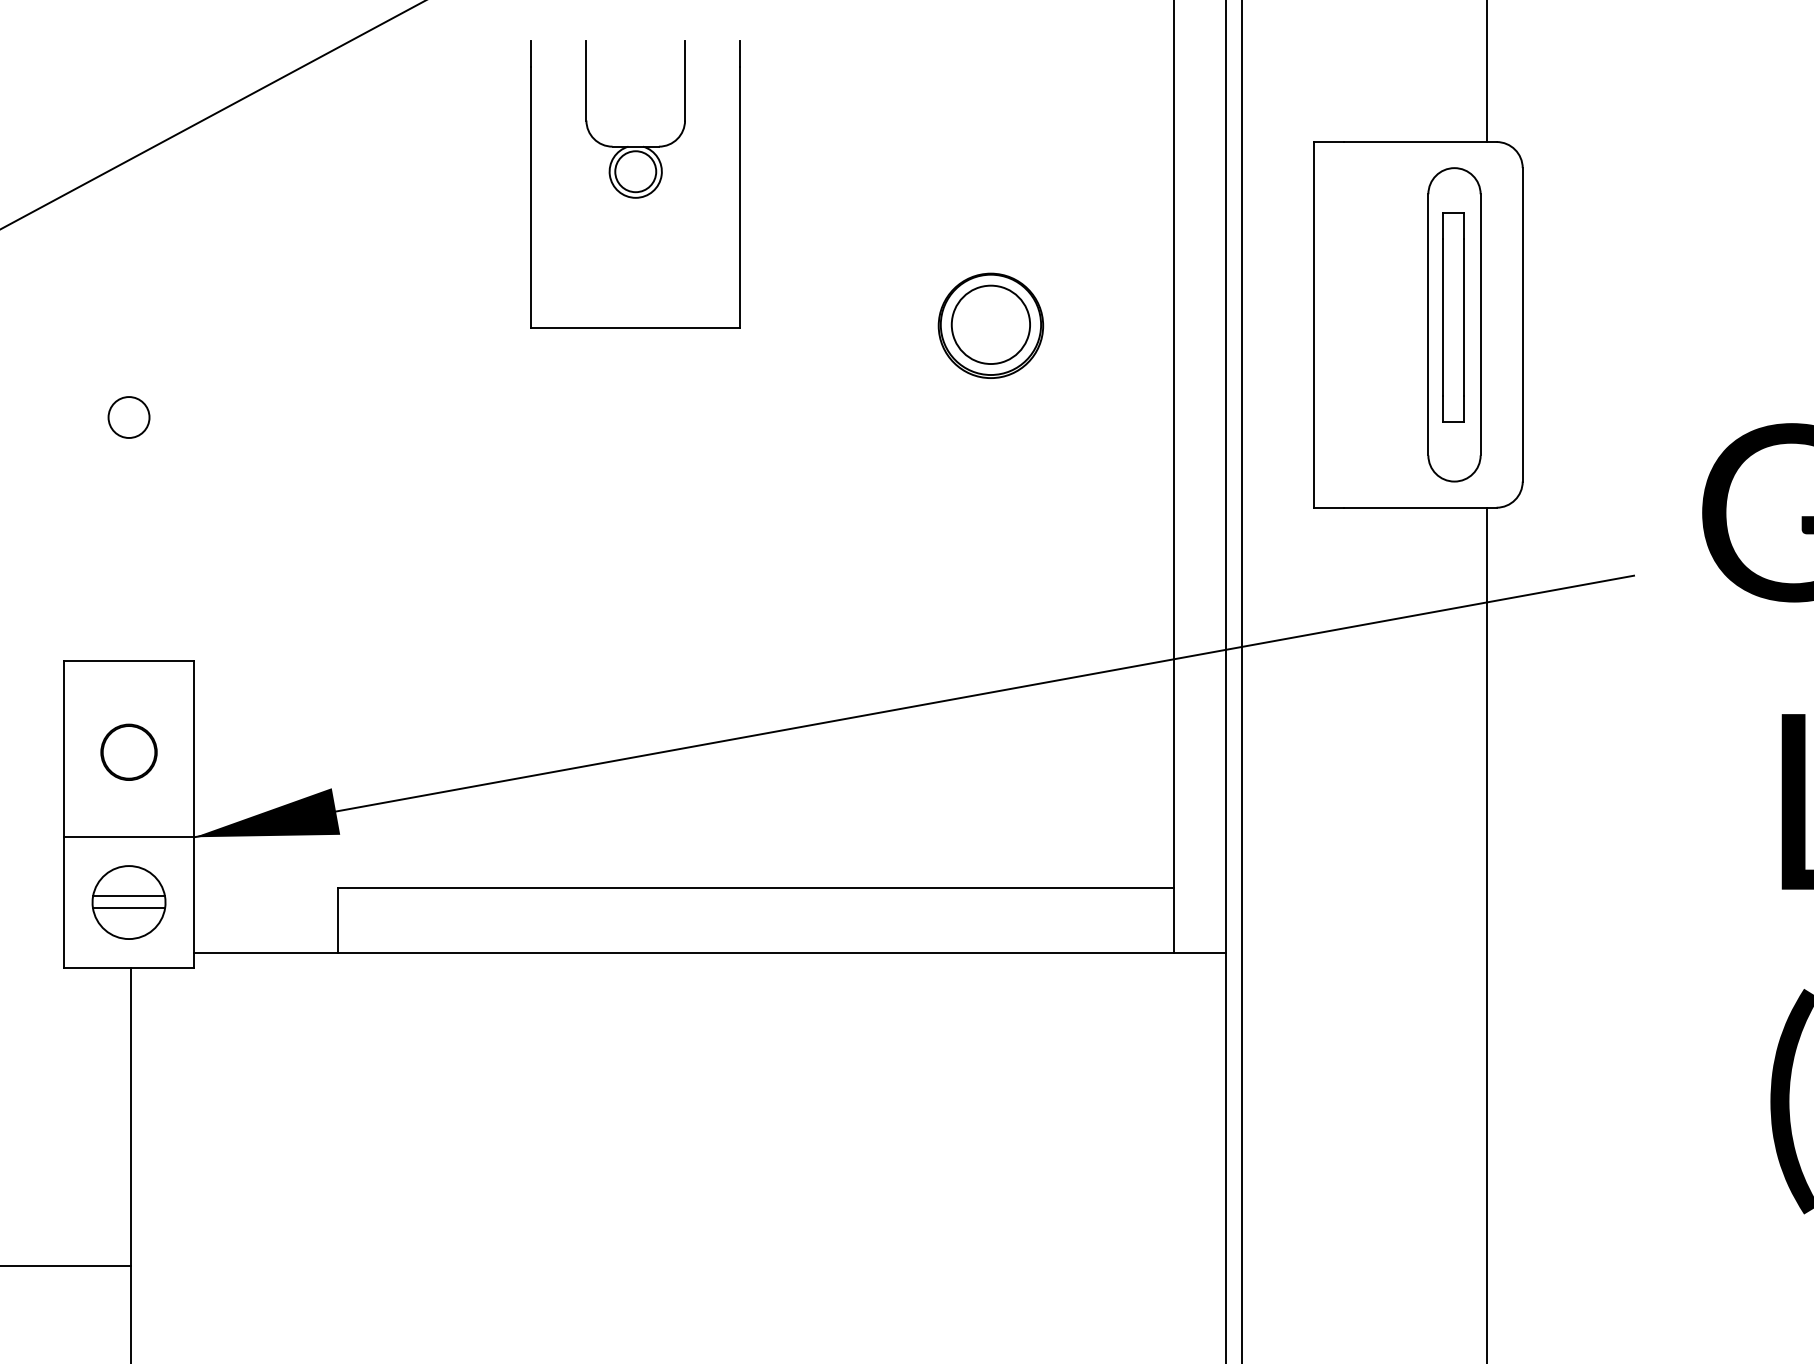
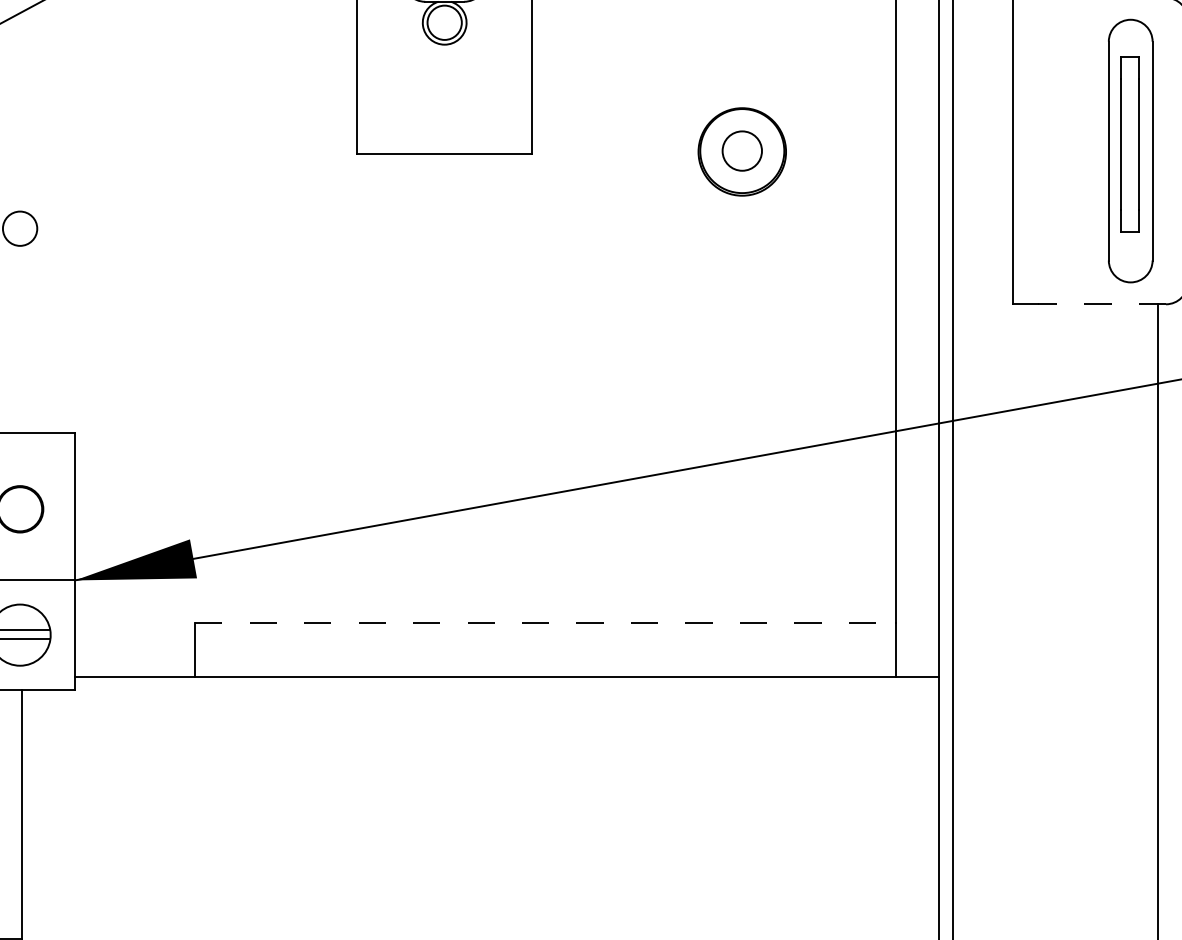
circle: (990, 324) -> (741, 150), size x0.6
line: (1419, 507) -> (1101, 304), solid -> dashed
line: (755, 887) -> (545, 622), solid -> dashed

